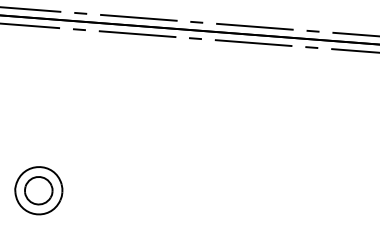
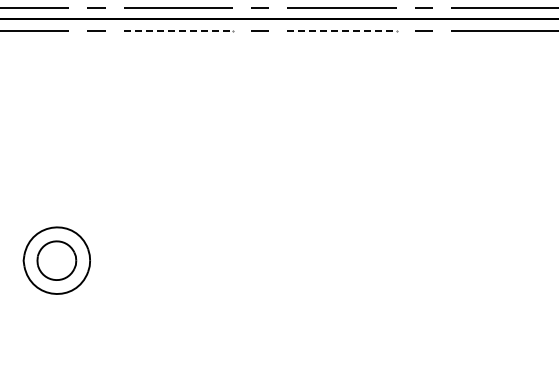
line: (138, 34) -> (179, 30), solid -> dashed
line: (254, 43) -> (343, 30), solid -> dashed

